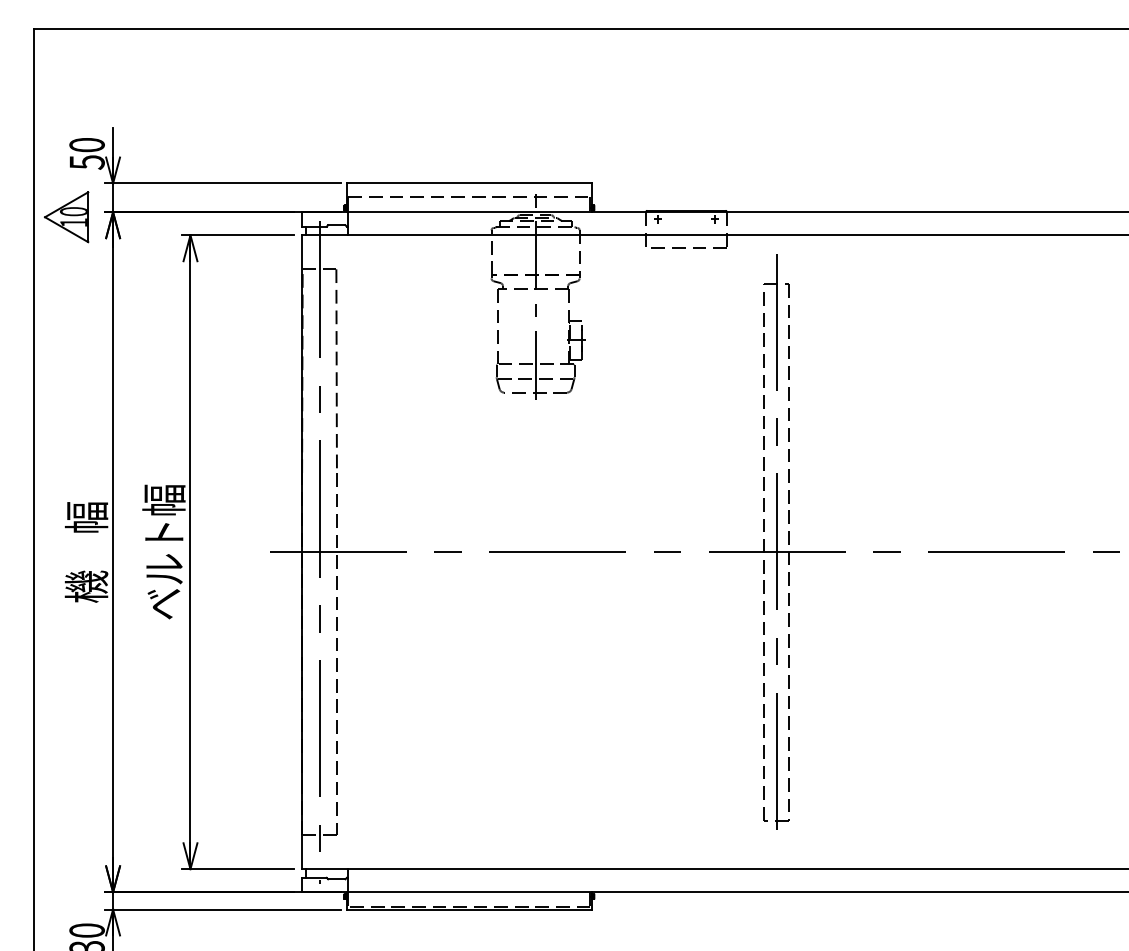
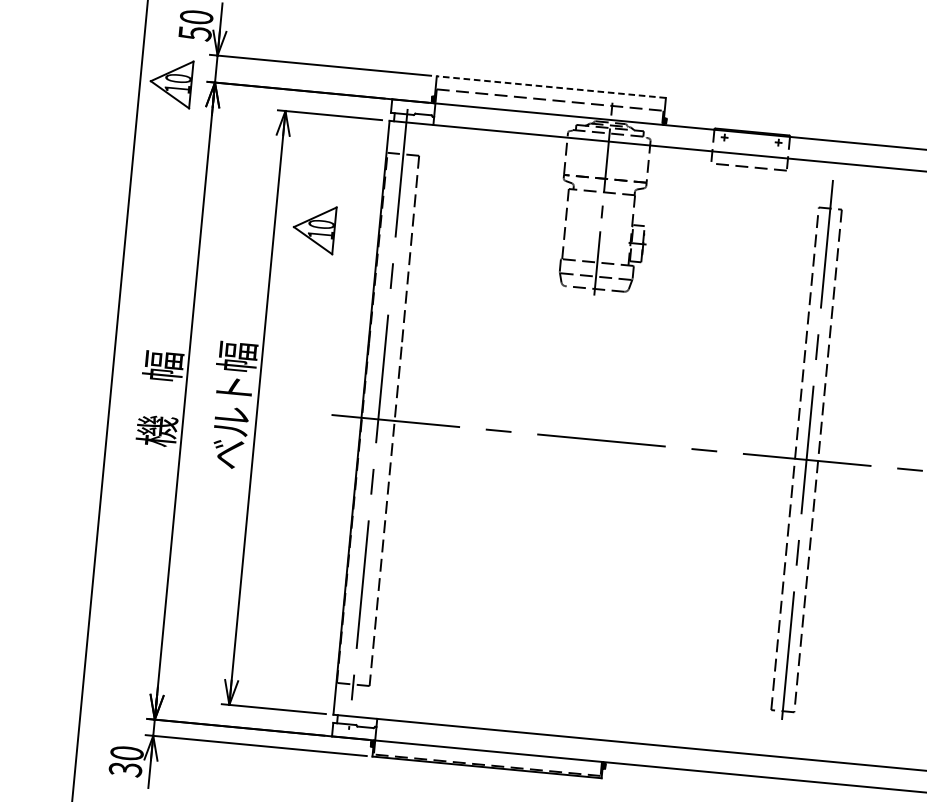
line: (468, 183) -> (550, 87), solid -> dashed
part: (232, 357) -> (314, 229), added

